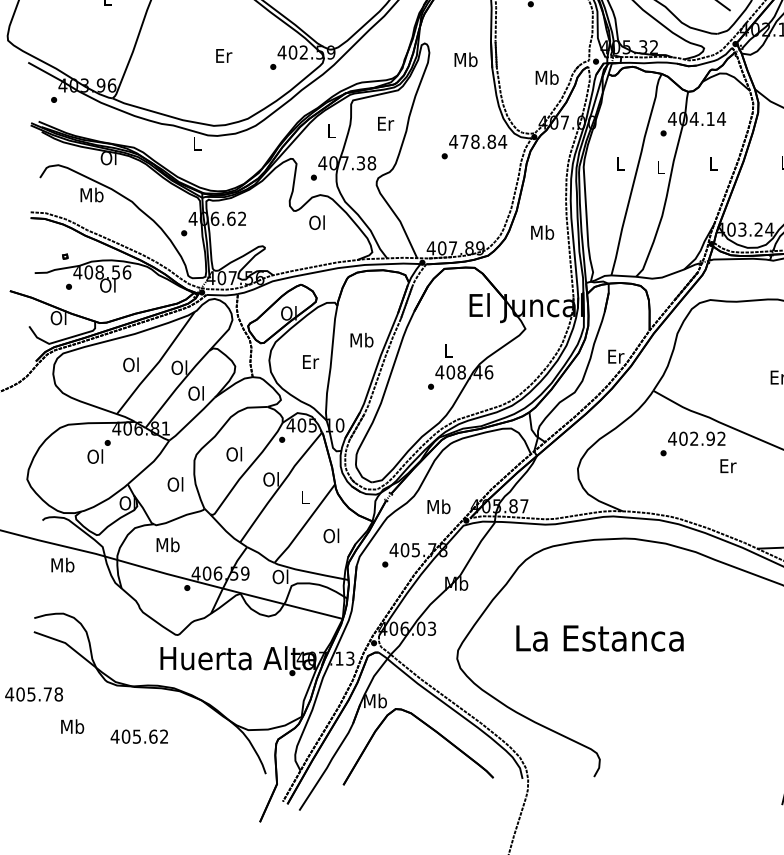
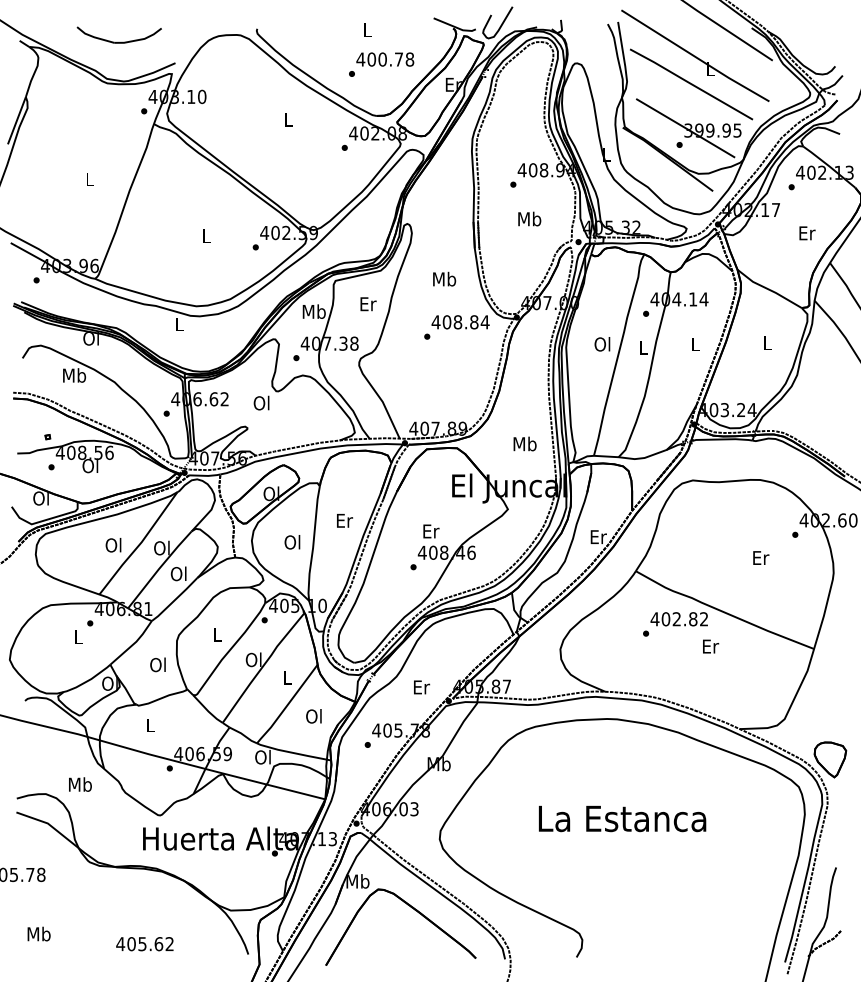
text: (223, 56) -> (206, 236), Er -> L
text: (465, 59) -> (444, 278), moved
text: (546, 77) -> (529, 218), moved
text: (330, 131) -> (313, 311), L -> Mb
text: (463, 142) -> (446, 322), 478.84 -> 408.84
text: (619, 164) -> (602, 344), L -> Ol
text: (316, 222) -> (261, 402), moved
text: (541, 232) -> (524, 443), moved
text: (361, 340) -> (344, 520), Mb -> Er
text: (448, 351) -> (431, 531), L -> Er
text: (309, 362) -> (292, 542), Er -> Ol
text: (710, 439) -> (693, 619), 402.92 -> 402.82
text: (233, 454) -> (216, 634), Ol -> L
text: (94, 456) -> (77, 636), Ol -> L
text: (438, 506) -> (421, 686), Mb -> Er
text: (167, 545) -> (150, 725), Mb -> L
text: (62, 565) -> (80, 784), moved
text: (599, 638) -> (622, 818), moved
text: (71, 726) -> (38, 933), moved
text: (138, 737) -> (144, 944), moved

